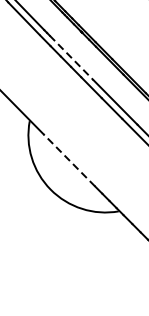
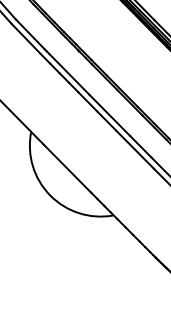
line: (71, 57) -> (69, 74), dashed -> solid
line: (69, 160) -> (67, 168), dashed -> solid

